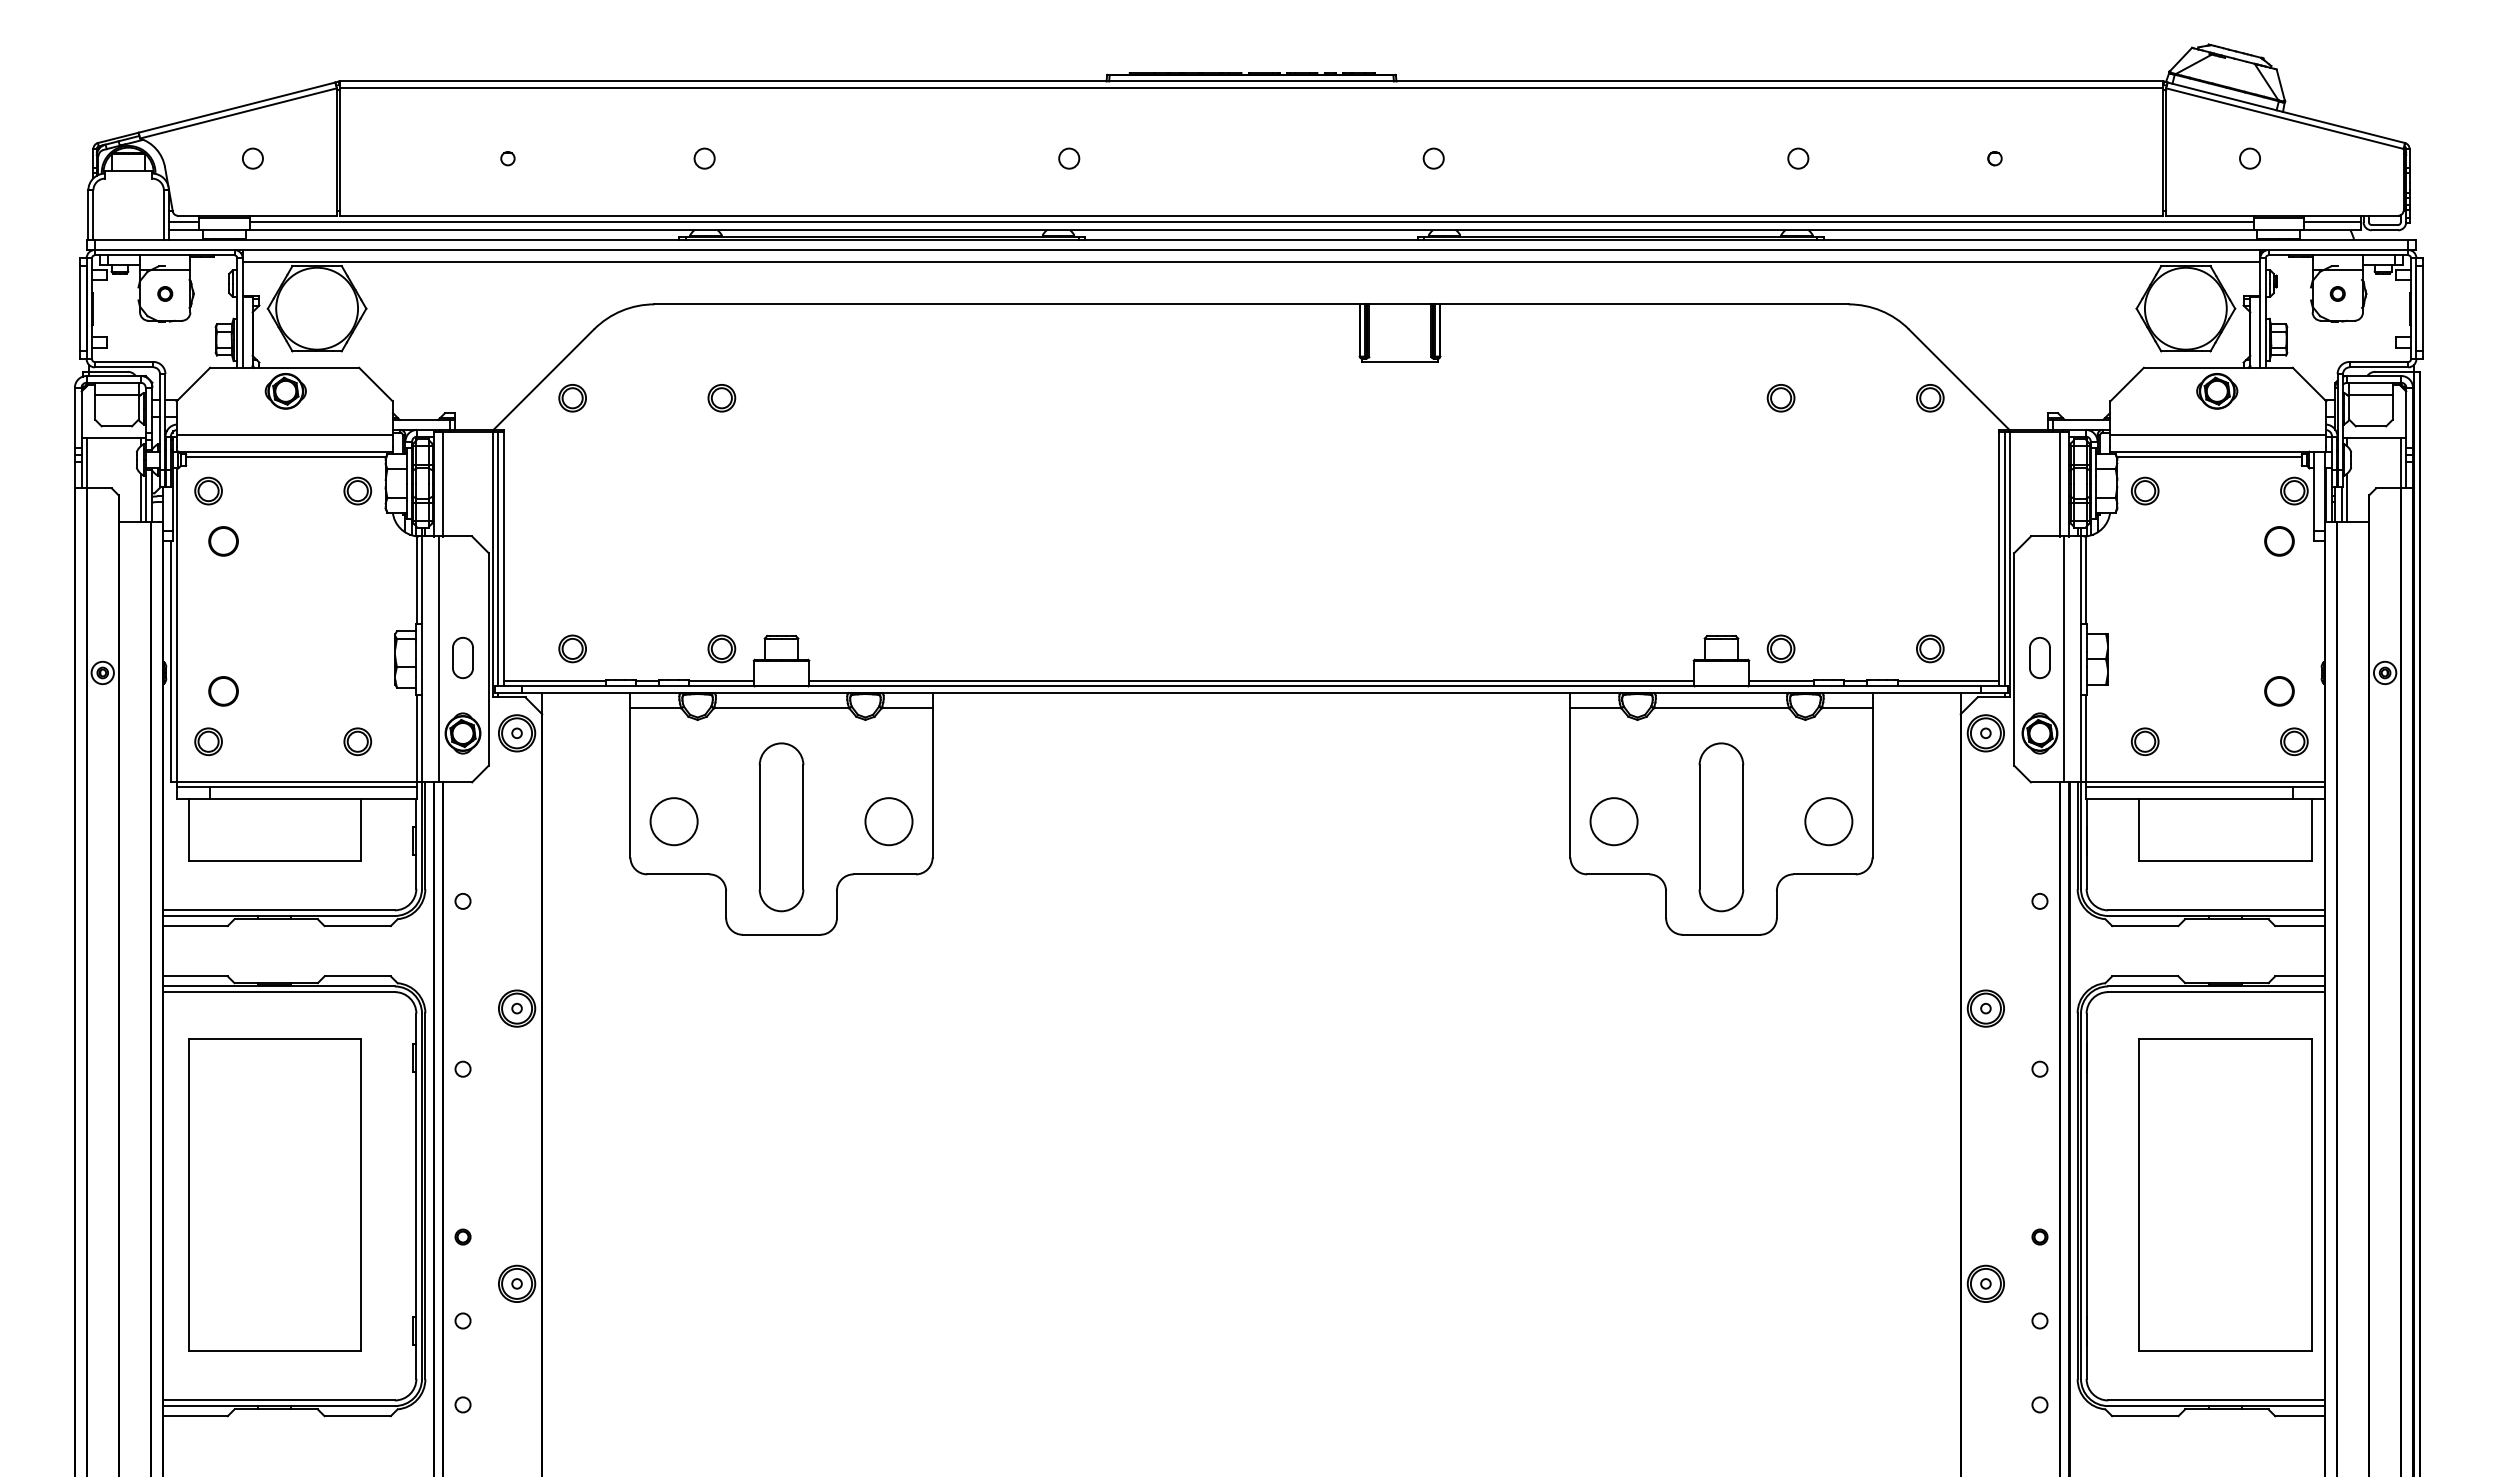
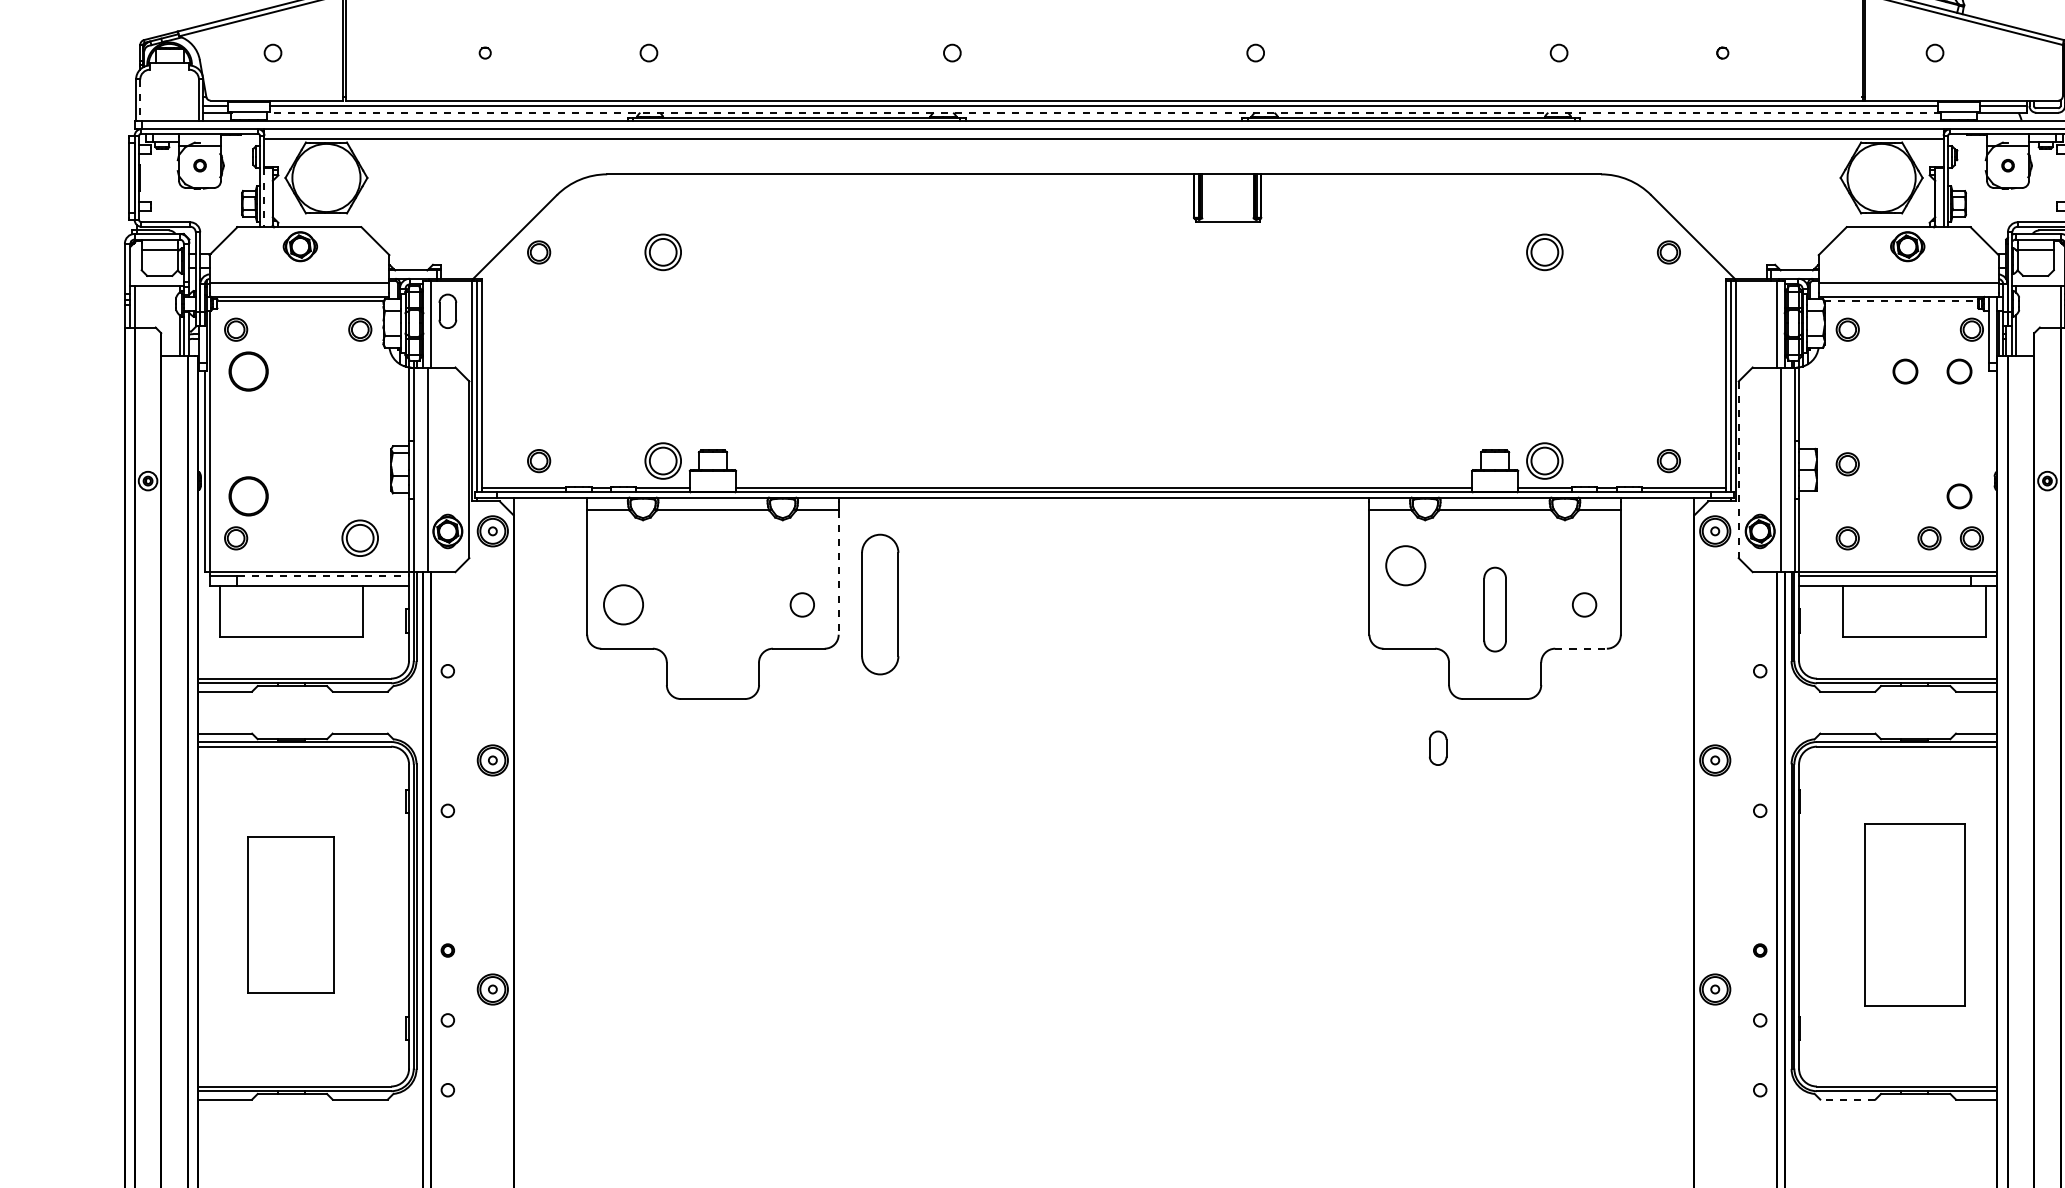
line: (93, 215) -> (140, 100), solid -> dashed
line: (1251, 230) -> (1104, 112), solid -> dashed
line: (242, 332) -> (264, 197), solid -> dashed
part: (721, 398) -> (662, 252), size x1.6
part: (1780, 398) -> (1544, 252), size x1.6
line: (2209, 456) -> (1901, 300), solid -> dashed
circle: (223, 541) -> (248, 371), size x1.6
circle: (2214, 541) -> (1905, 371), added
part: (721, 648) -> (662, 460), size x1.6
part: (1780, 648) -> (1544, 460), size x1.6
part: (2144, 652) -> (1847, 464), added
part: (462, 658) -> (447, 311), moved
part: (2039, 658) -> (1437, 748), moved
line: (2014, 659) -> (1739, 469), solid -> dashed
circle: (223, 691) -> (248, 496), size x1.6
part: (357, 741) -> (360, 538), size x1.6
part: (2243, 741) -> (1929, 538), added
line: (932, 782) -> (838, 572), solid -> dashed
line: (313, 787) -> (323, 576), solid -> dashed
circle: (888, 821) -> (801, 604), size x0.6
circle: (1613, 821) -> (1405, 565), moved
circle: (1828, 821) -> (1584, 604), size x0.6
part: (781, 827) -> (880, 604), moved
part: (1721, 827) -> (1495, 609), size x0.6
line: (1825, 874) -> (1581, 648), solid -> dashed
part: (274, 1194) -> (290, 915), size x0.6
part: (2225, 1194) -> (1914, 915), size x0.7
line: (2144, 1416) -> (1847, 1099), solid -> dashed

